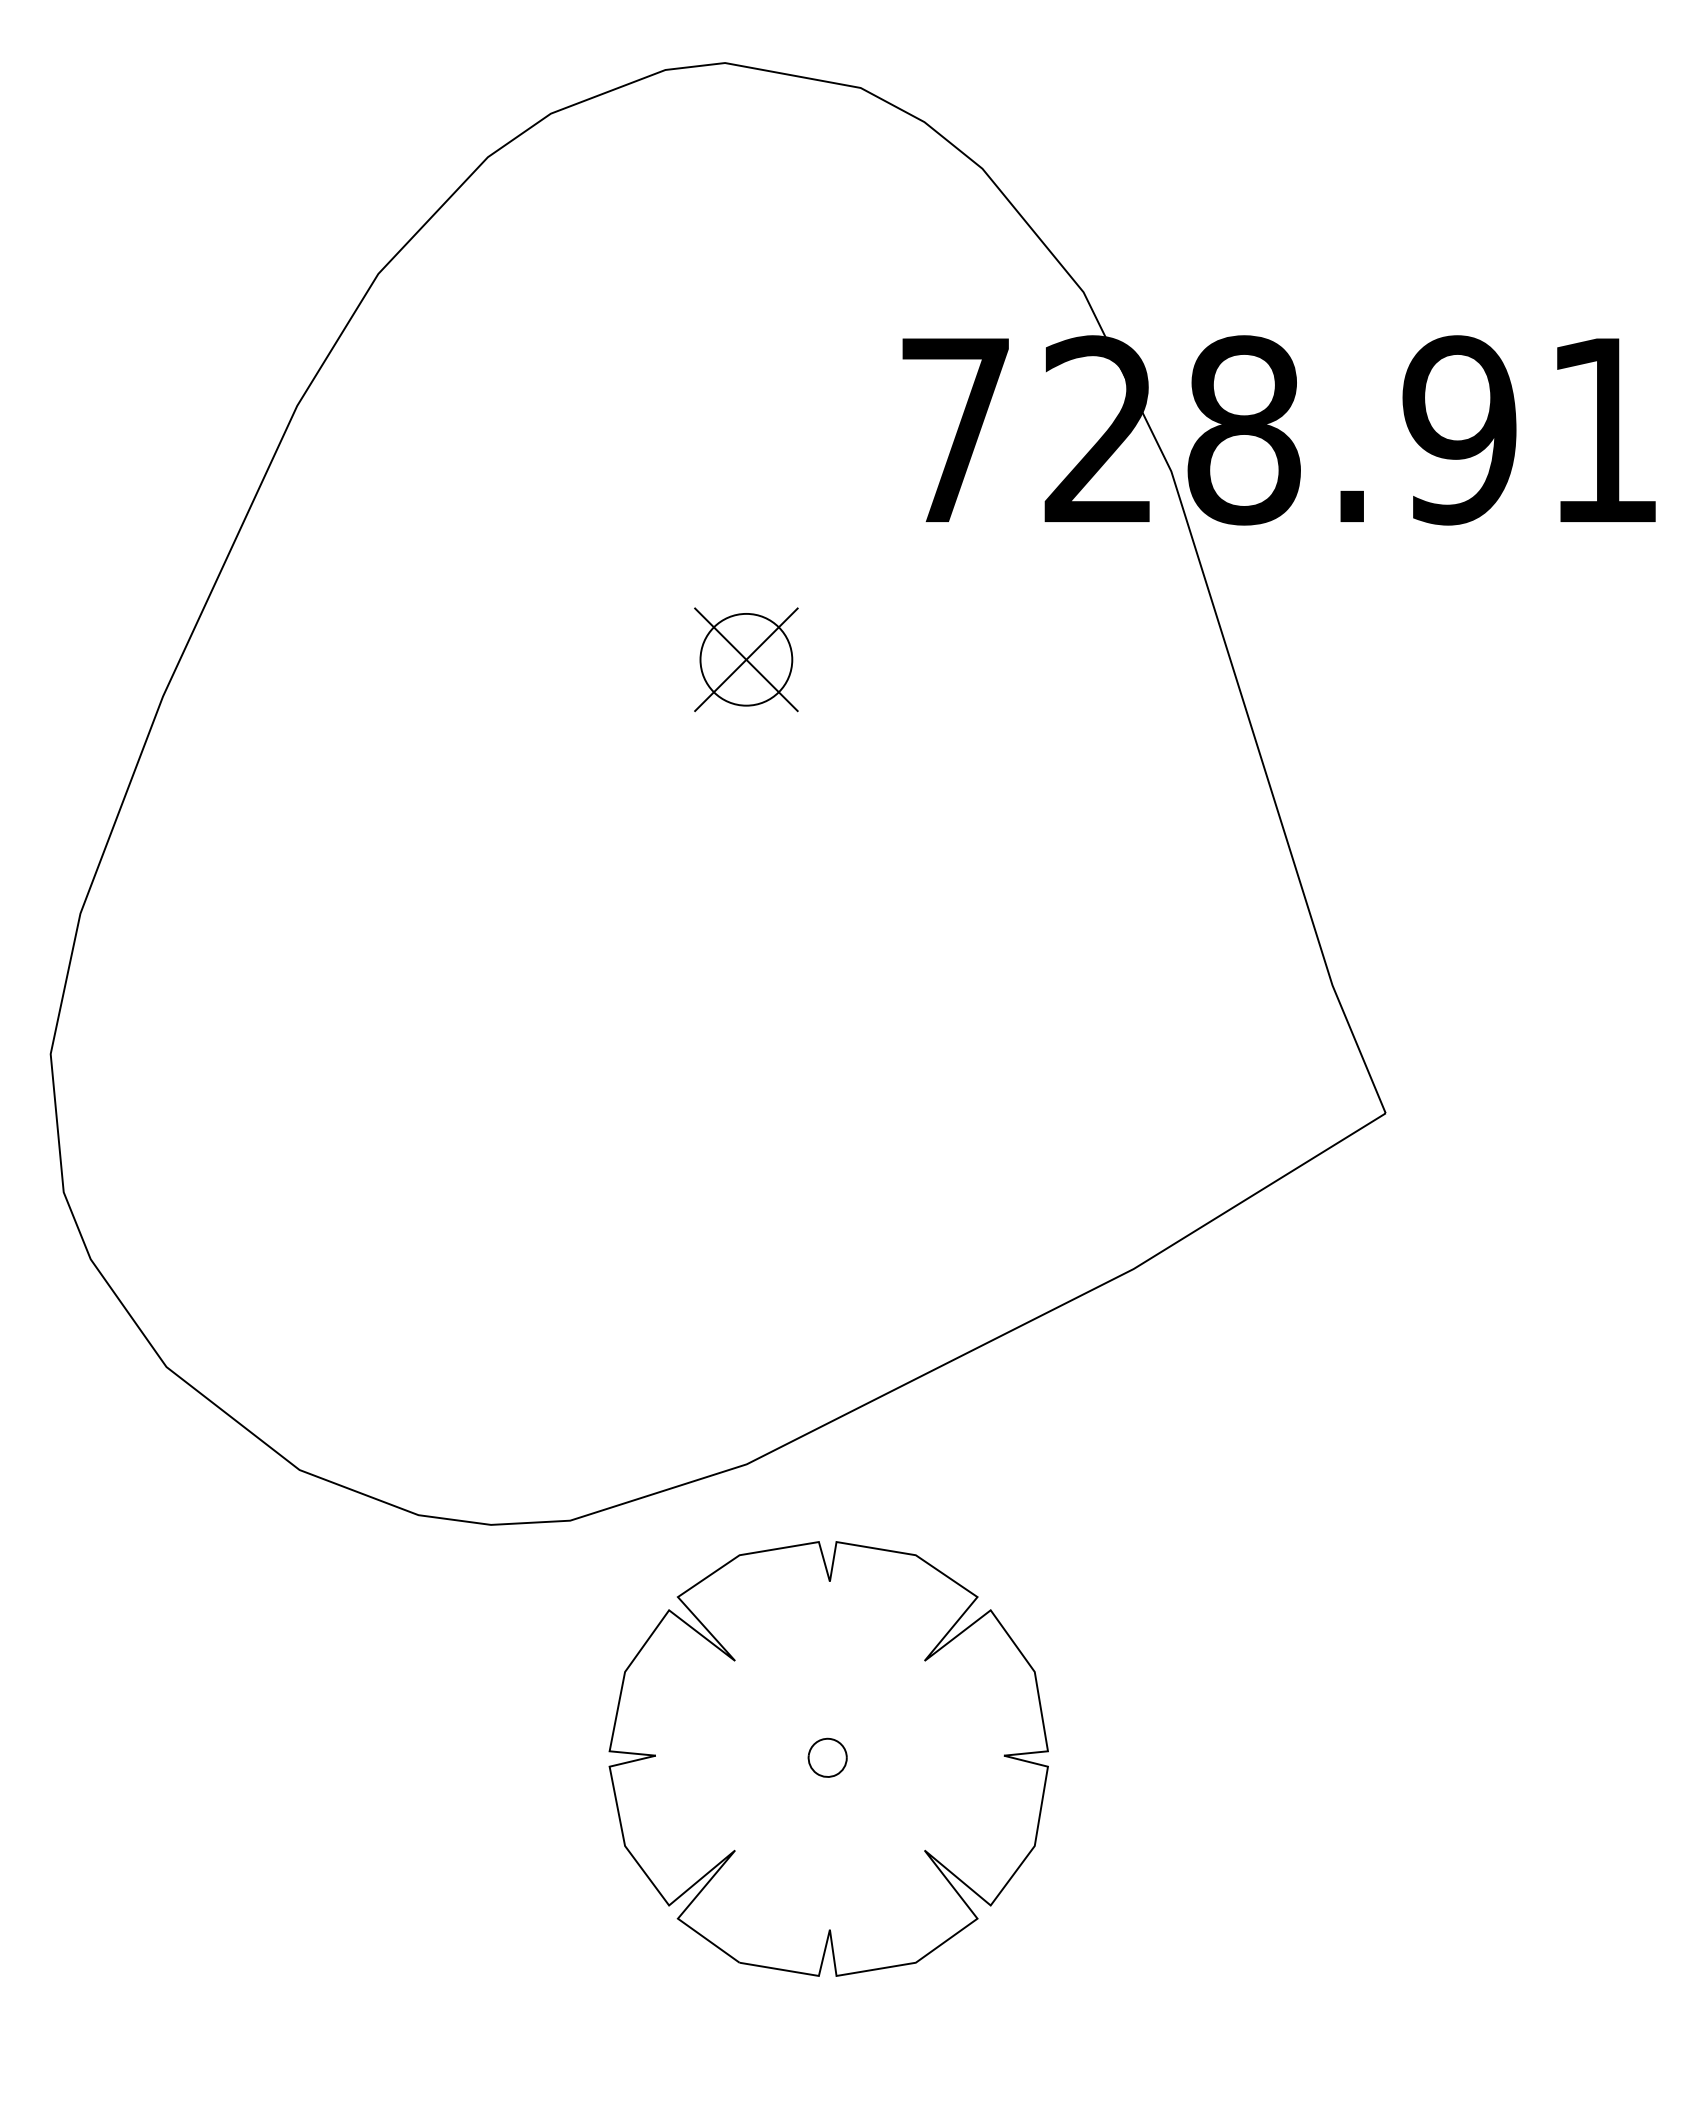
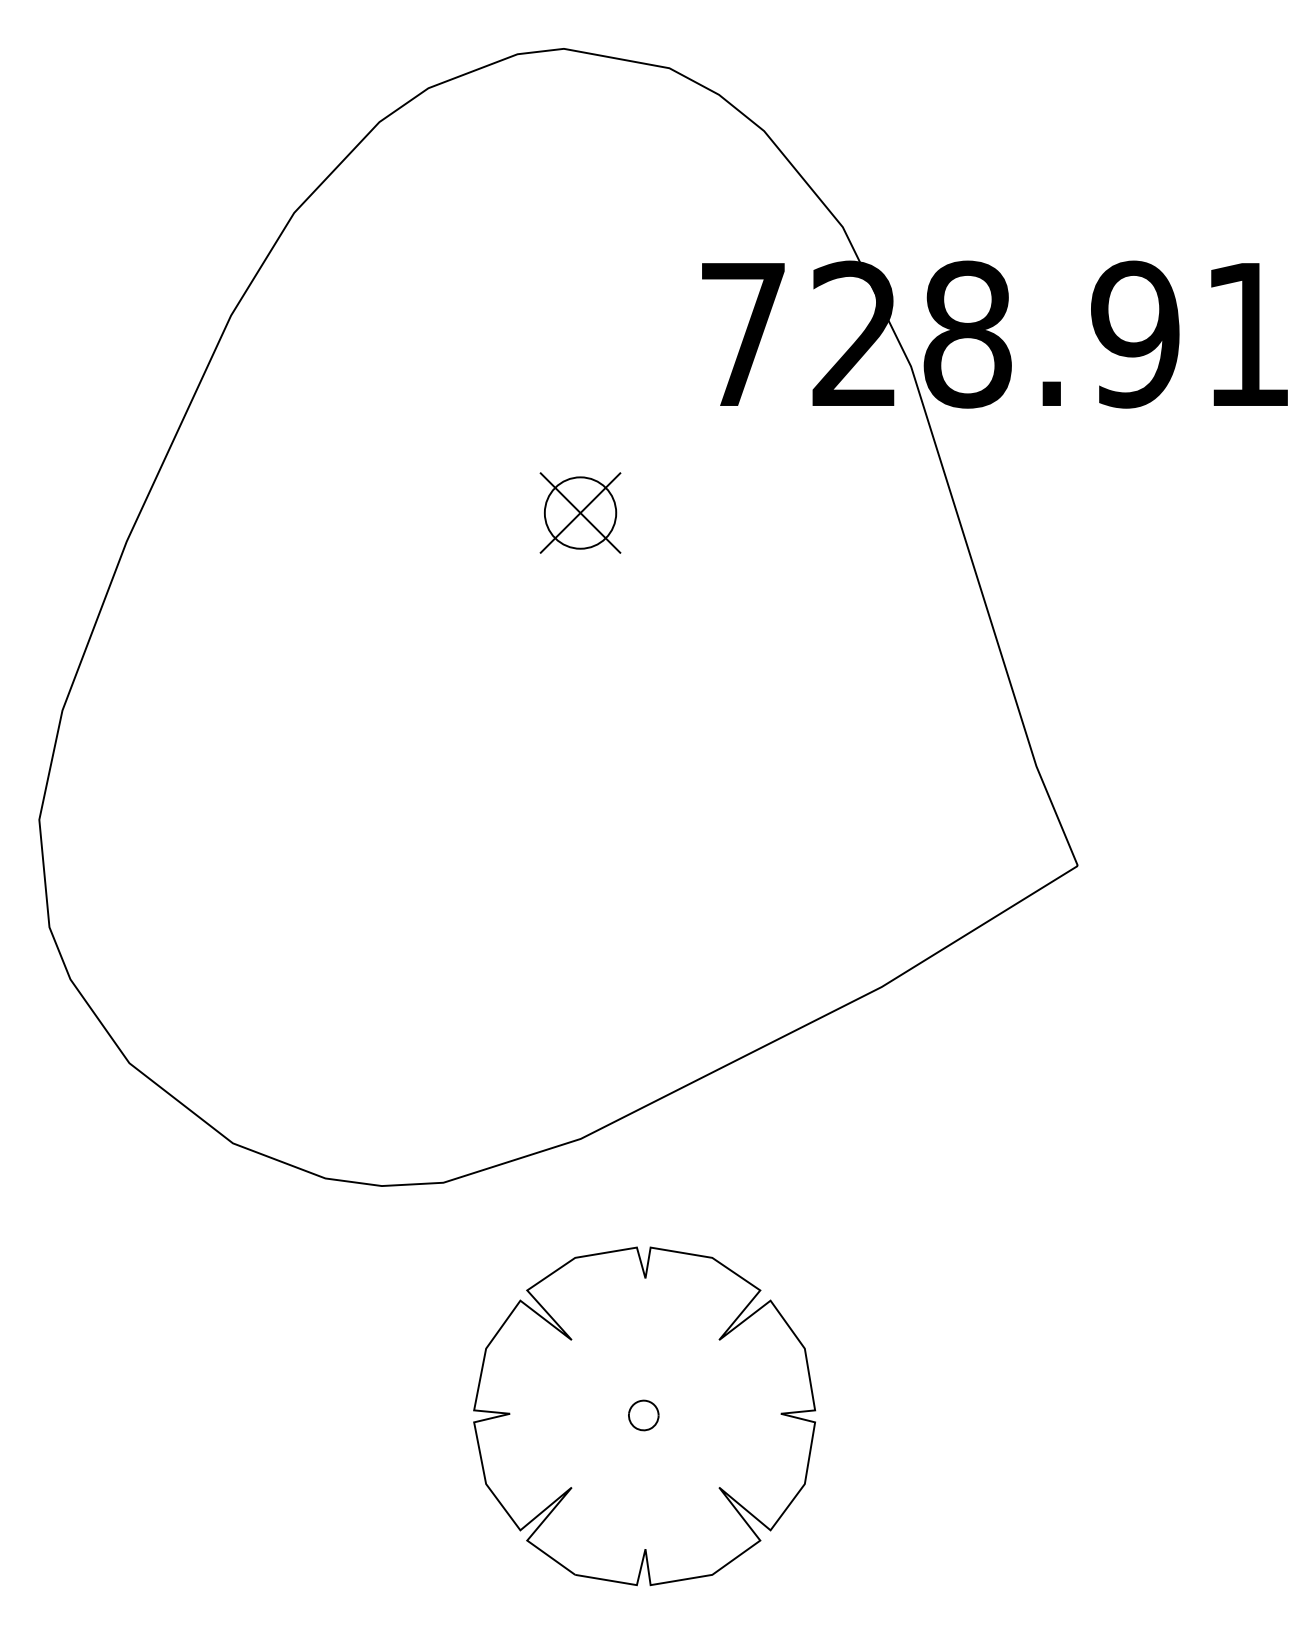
part: (828, 1758) -> (644, 1415), moved

